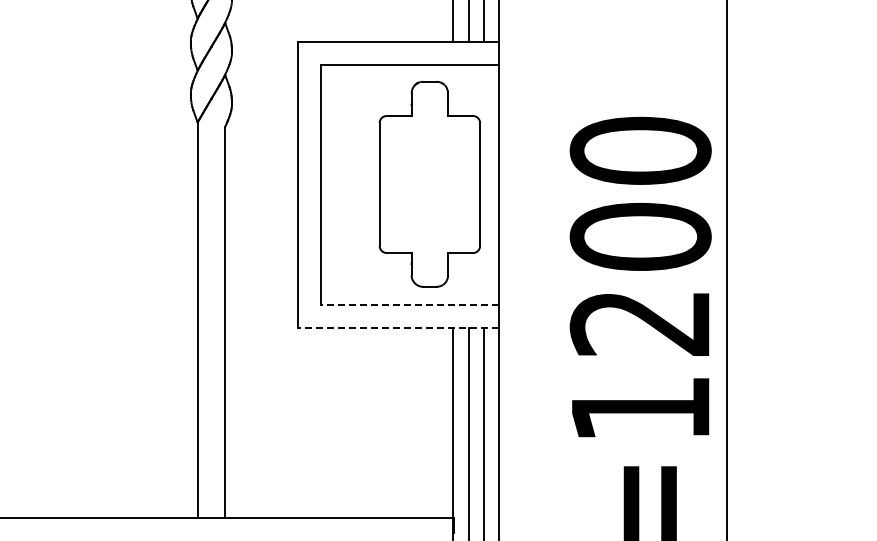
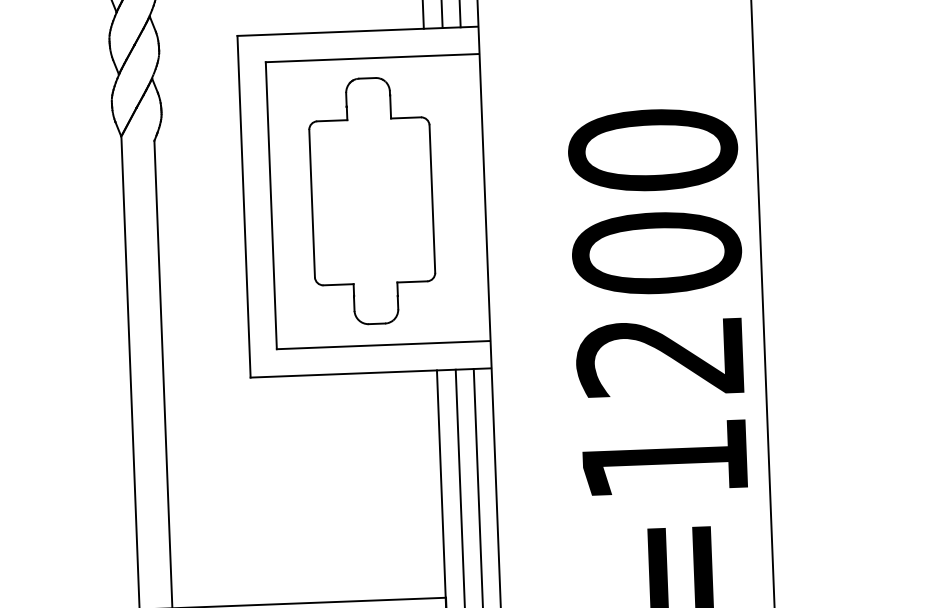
part: (429, 183) -> (371, 200), moved
line: (409, 304) -> (383, 344), dashed -> solid
line: (397, 327) -> (369, 372), dashed -> solid

